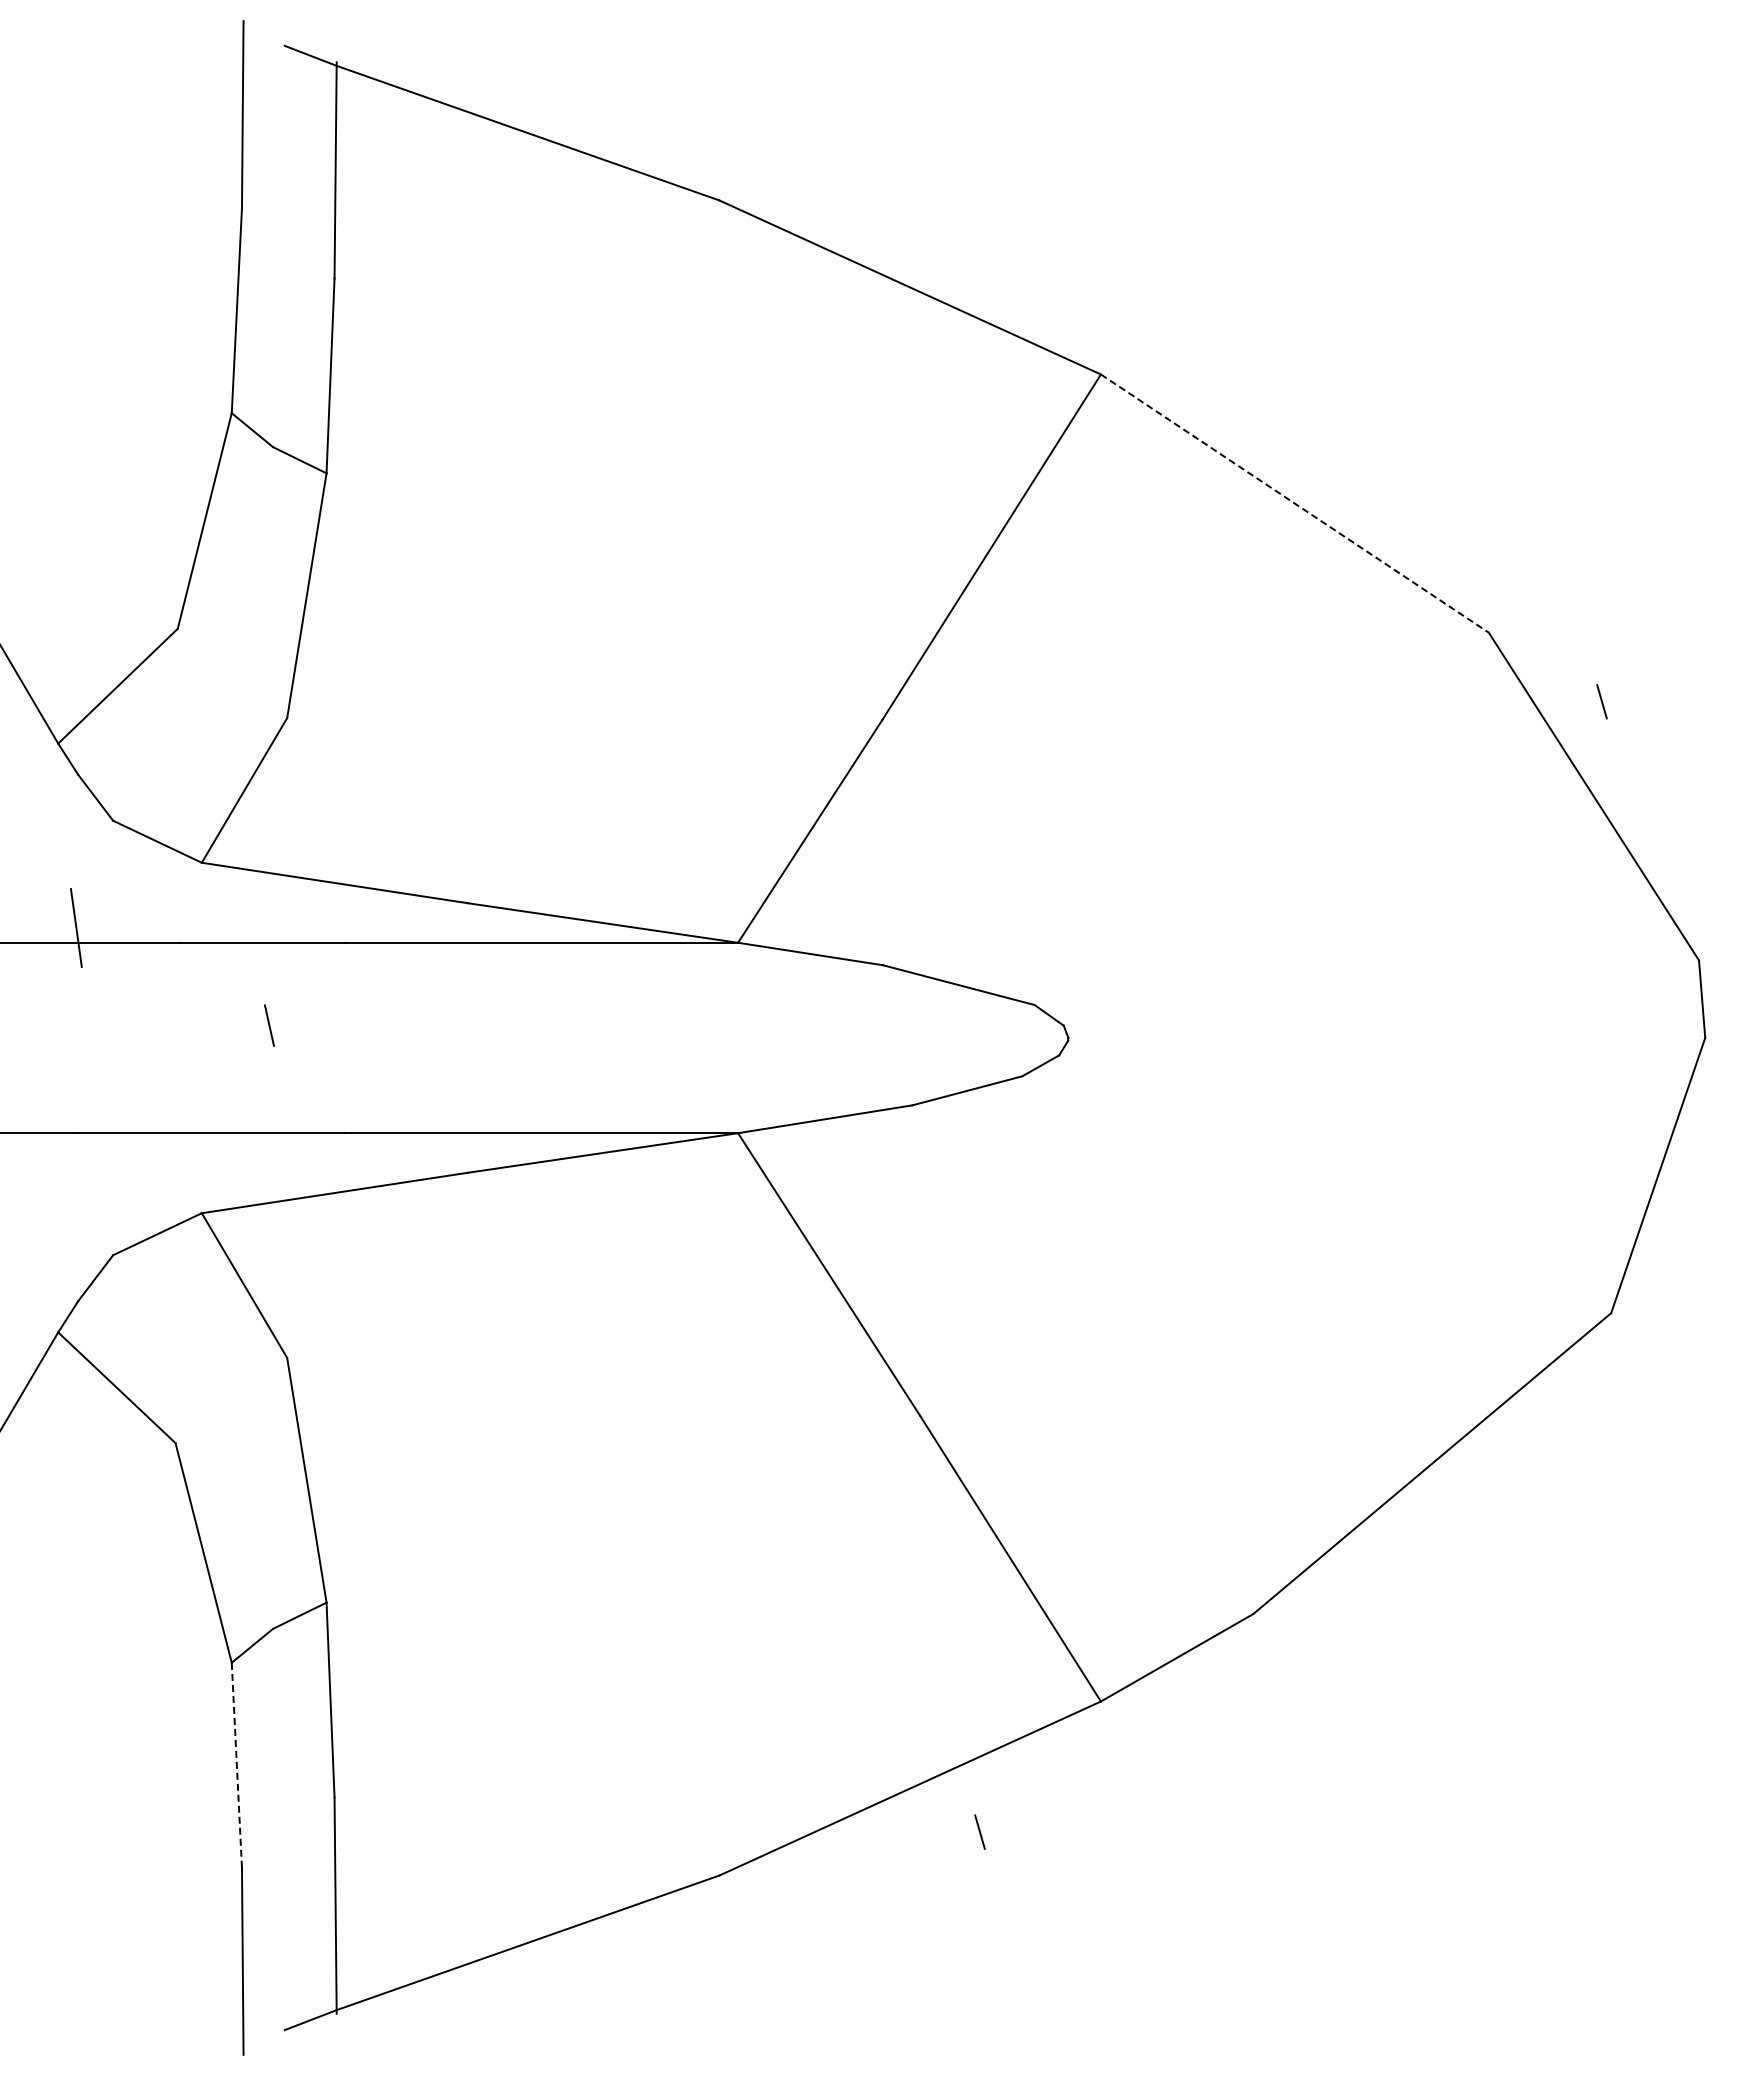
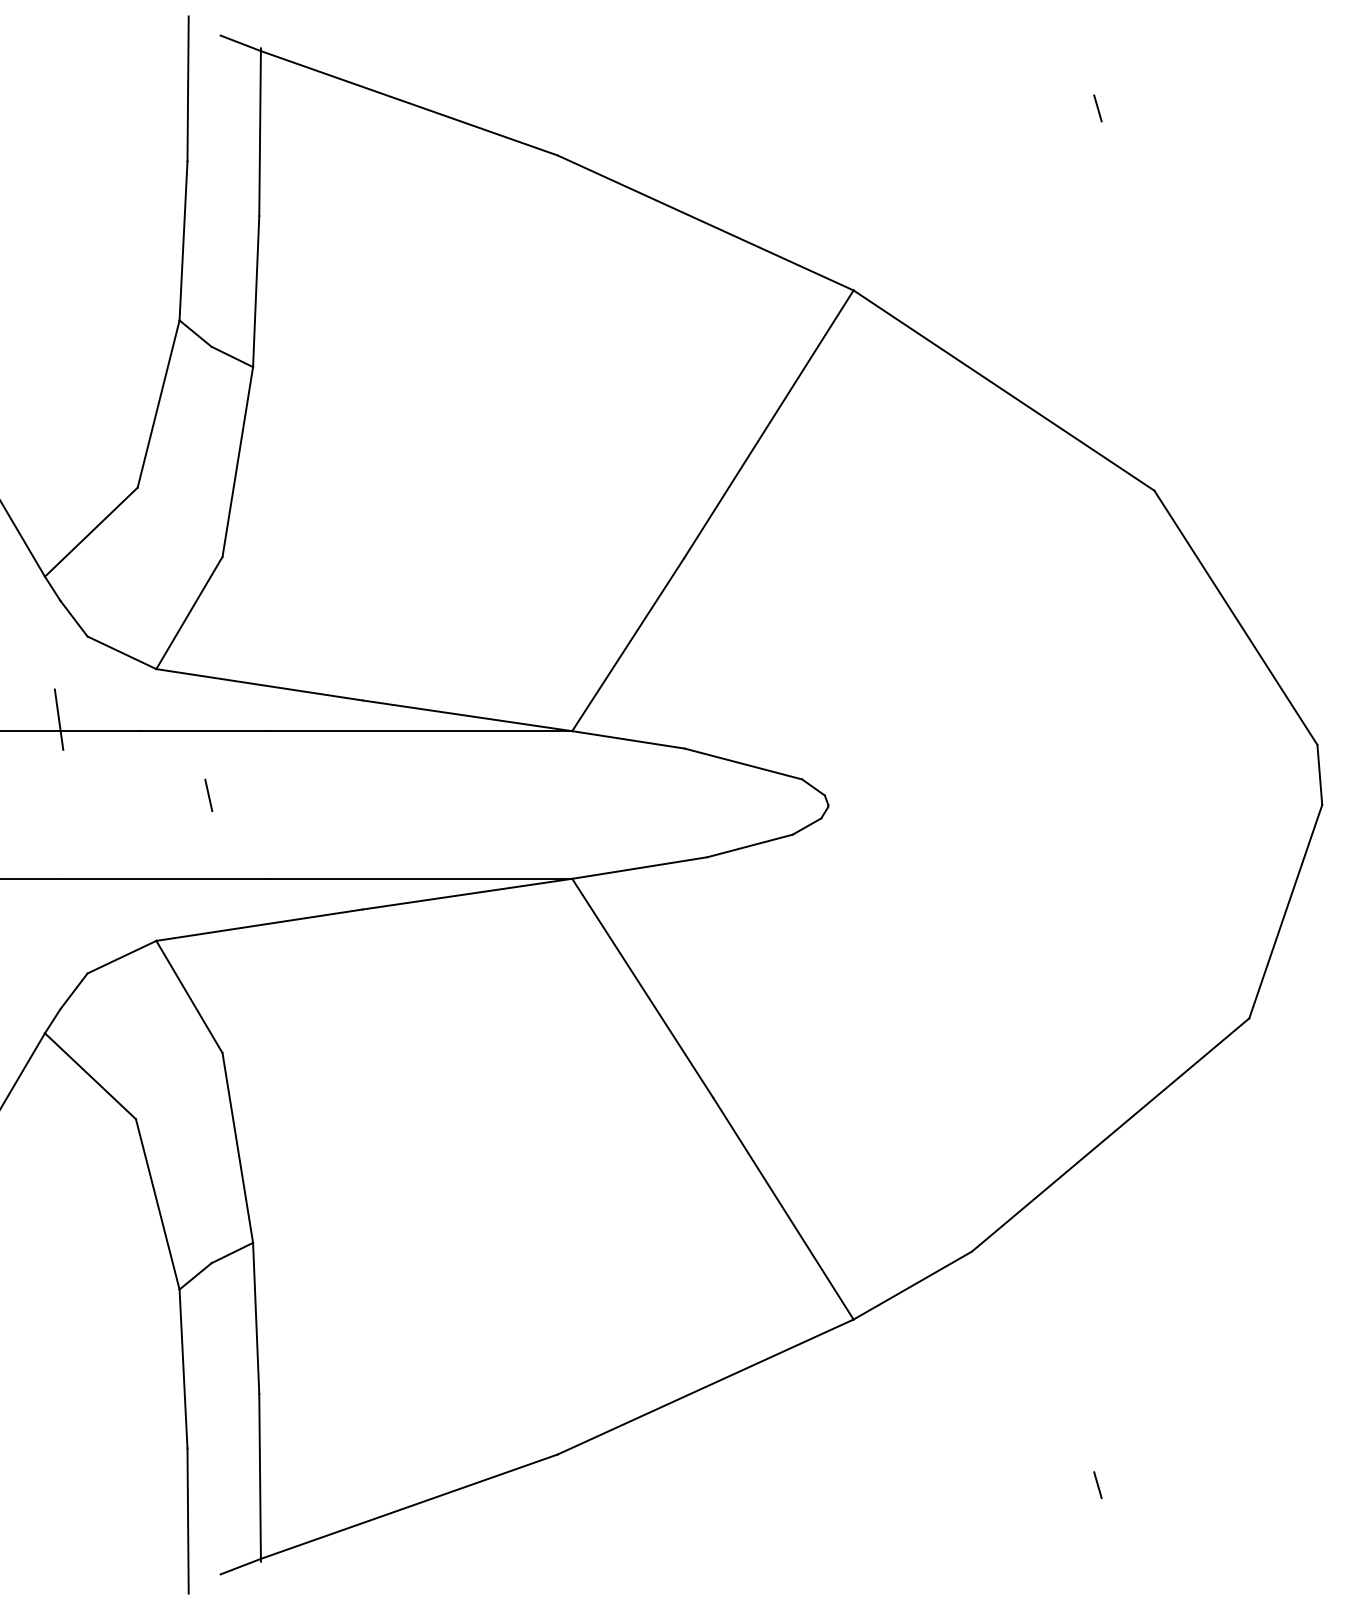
line: (1294, 503) -> (1003, 390), dashed -> solid
line: (1601, 701) -> (1097, 108), moved
line: (236, 1765) -> (183, 1369), dashed -> solid
line: (979, 1831) -> (1097, 1484), moved

